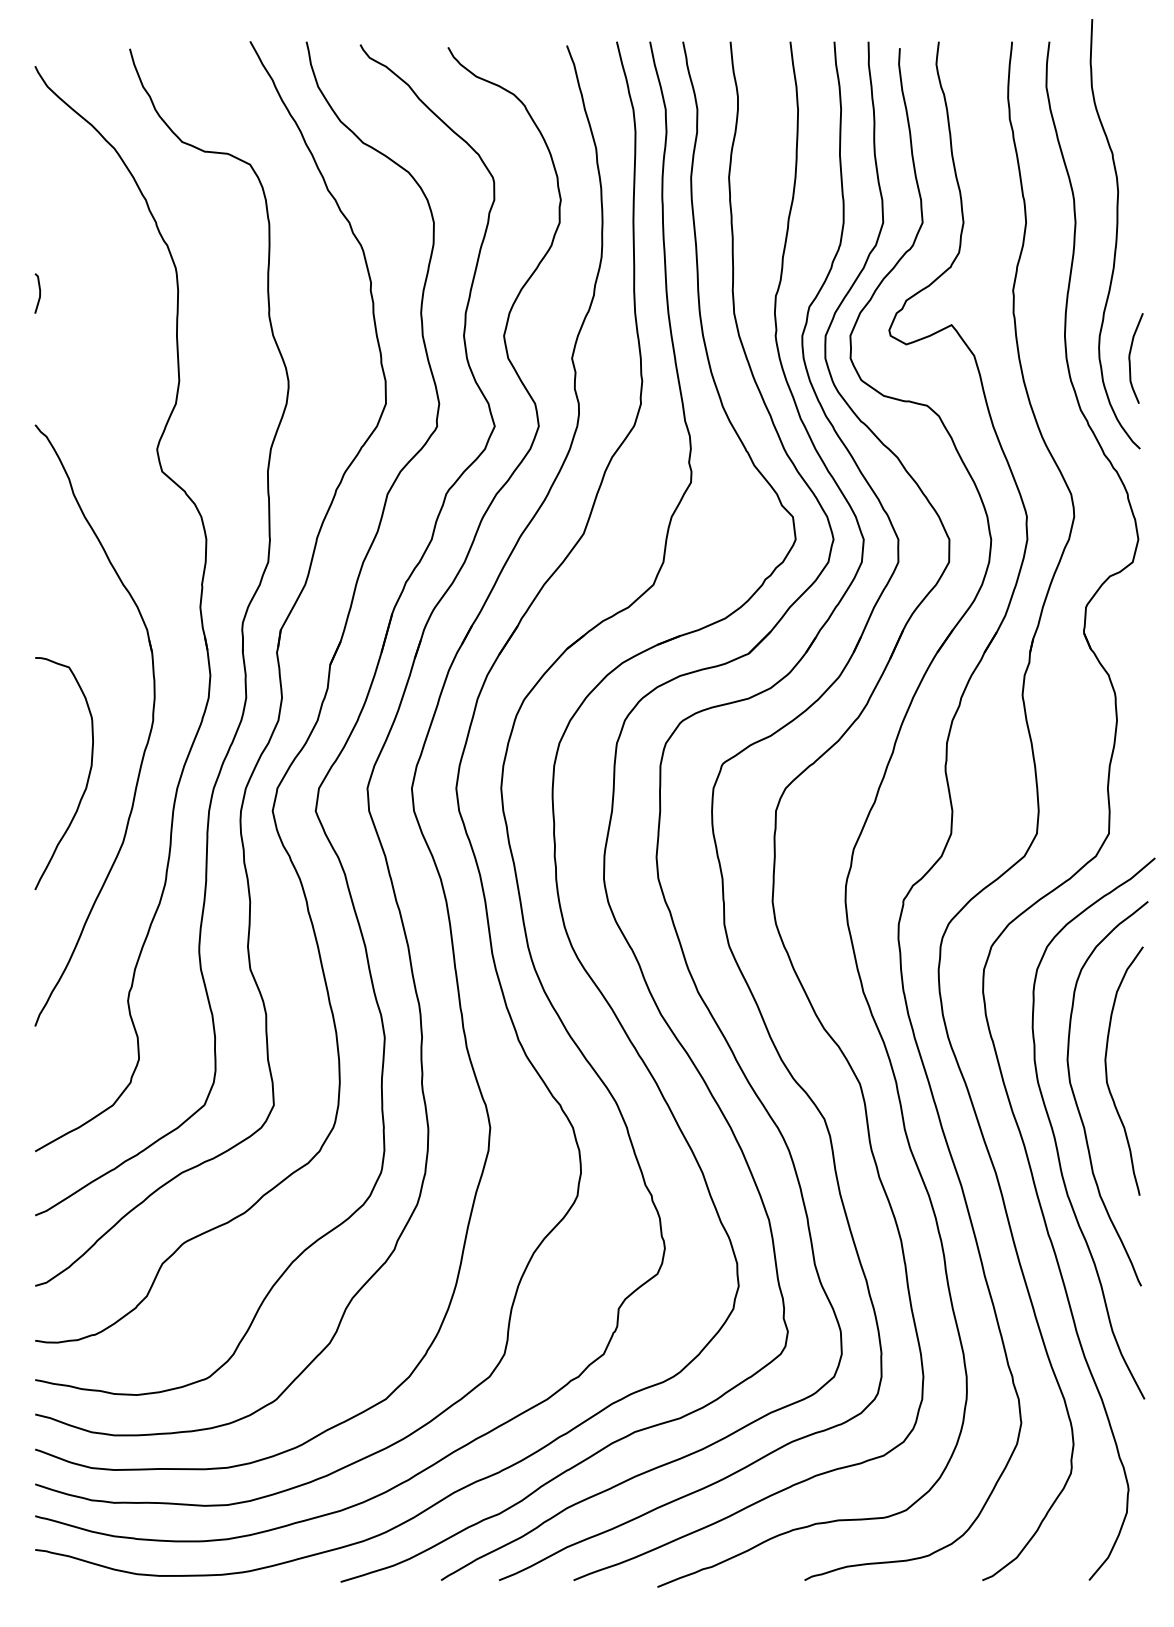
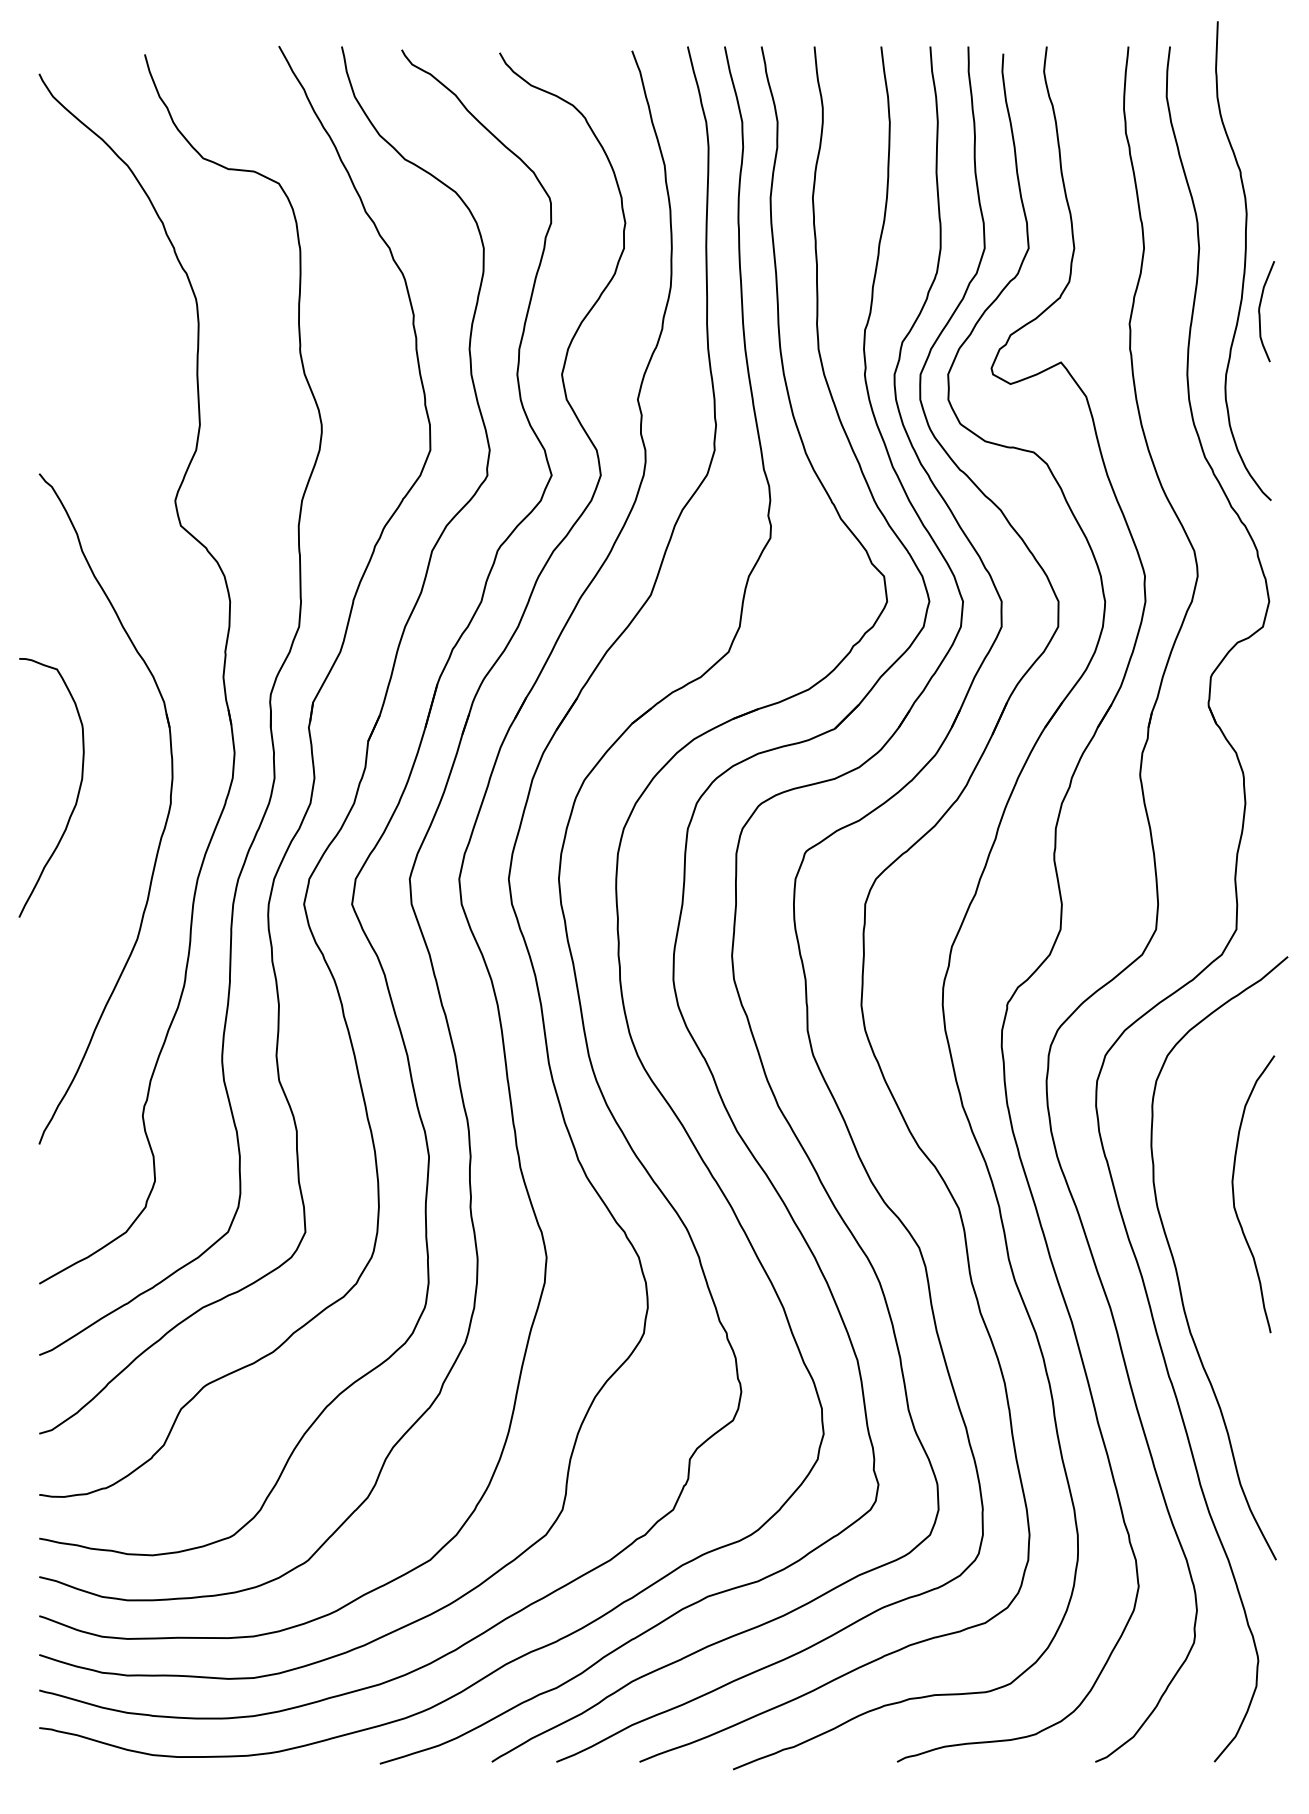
curve: (39, 293) -> (44, 327), removed
curve: (1130, 358) -> (1260, 311), moved
curve: (87, 777) -> (77, 792), moved
curve: (1076, 1099) -> (1200, 1225), removed

